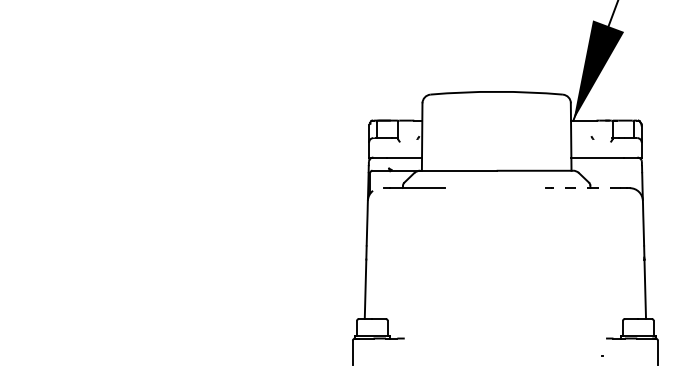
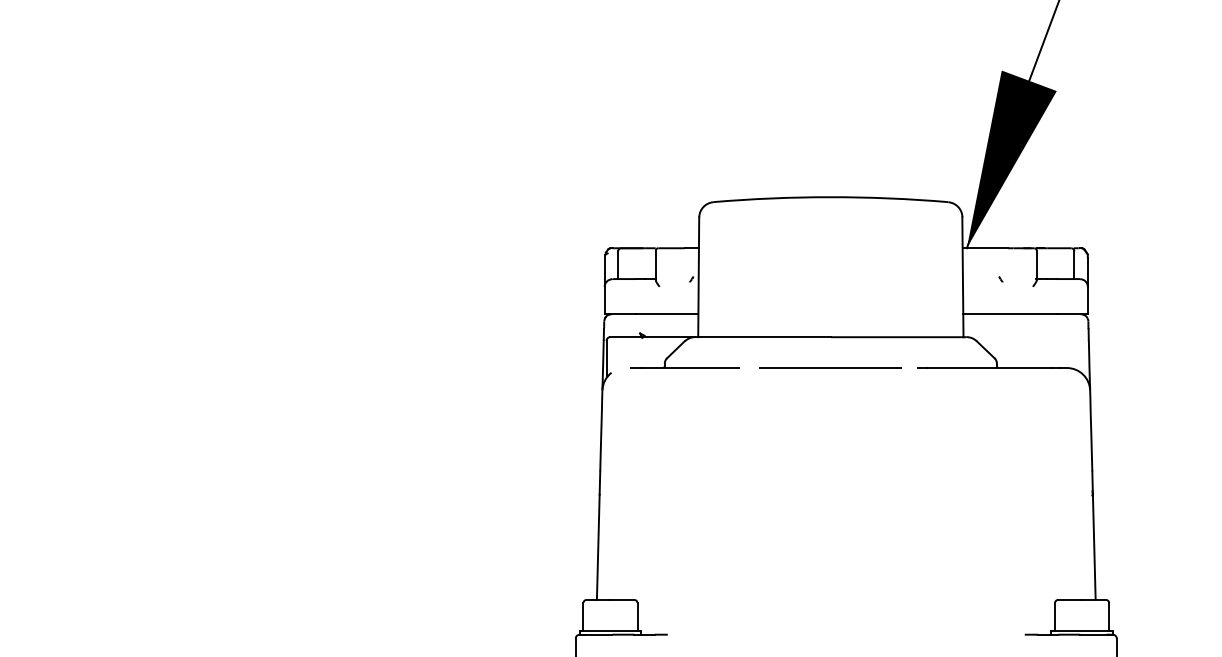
line: (496, 187) -> (830, 366), added
line: (585, 188) -> (988, 368), dashed -> solid

